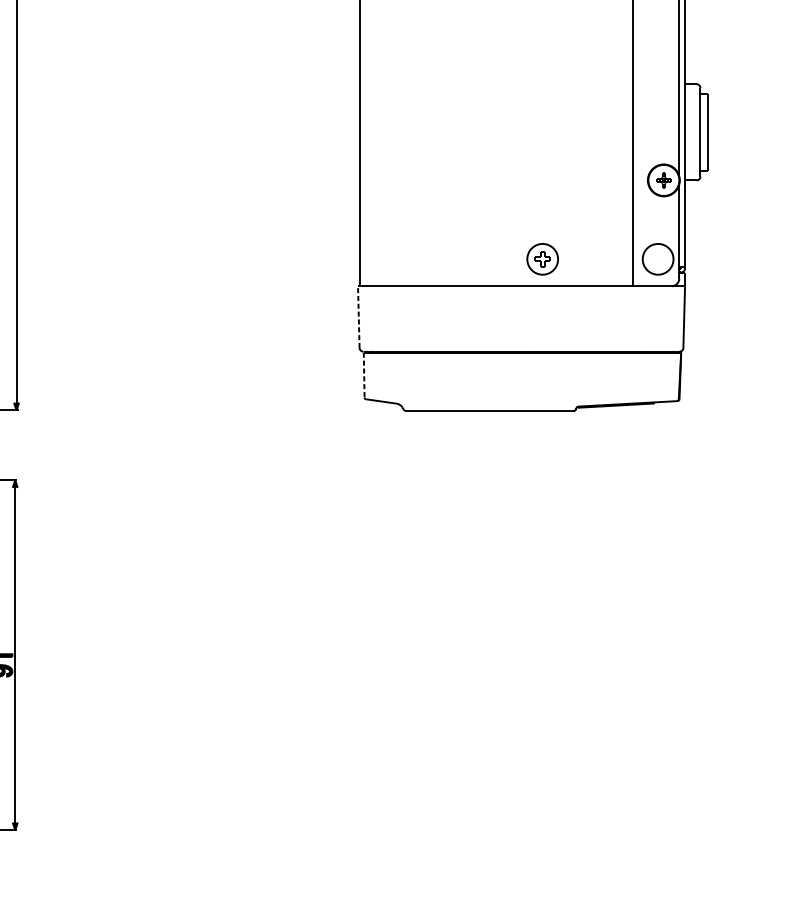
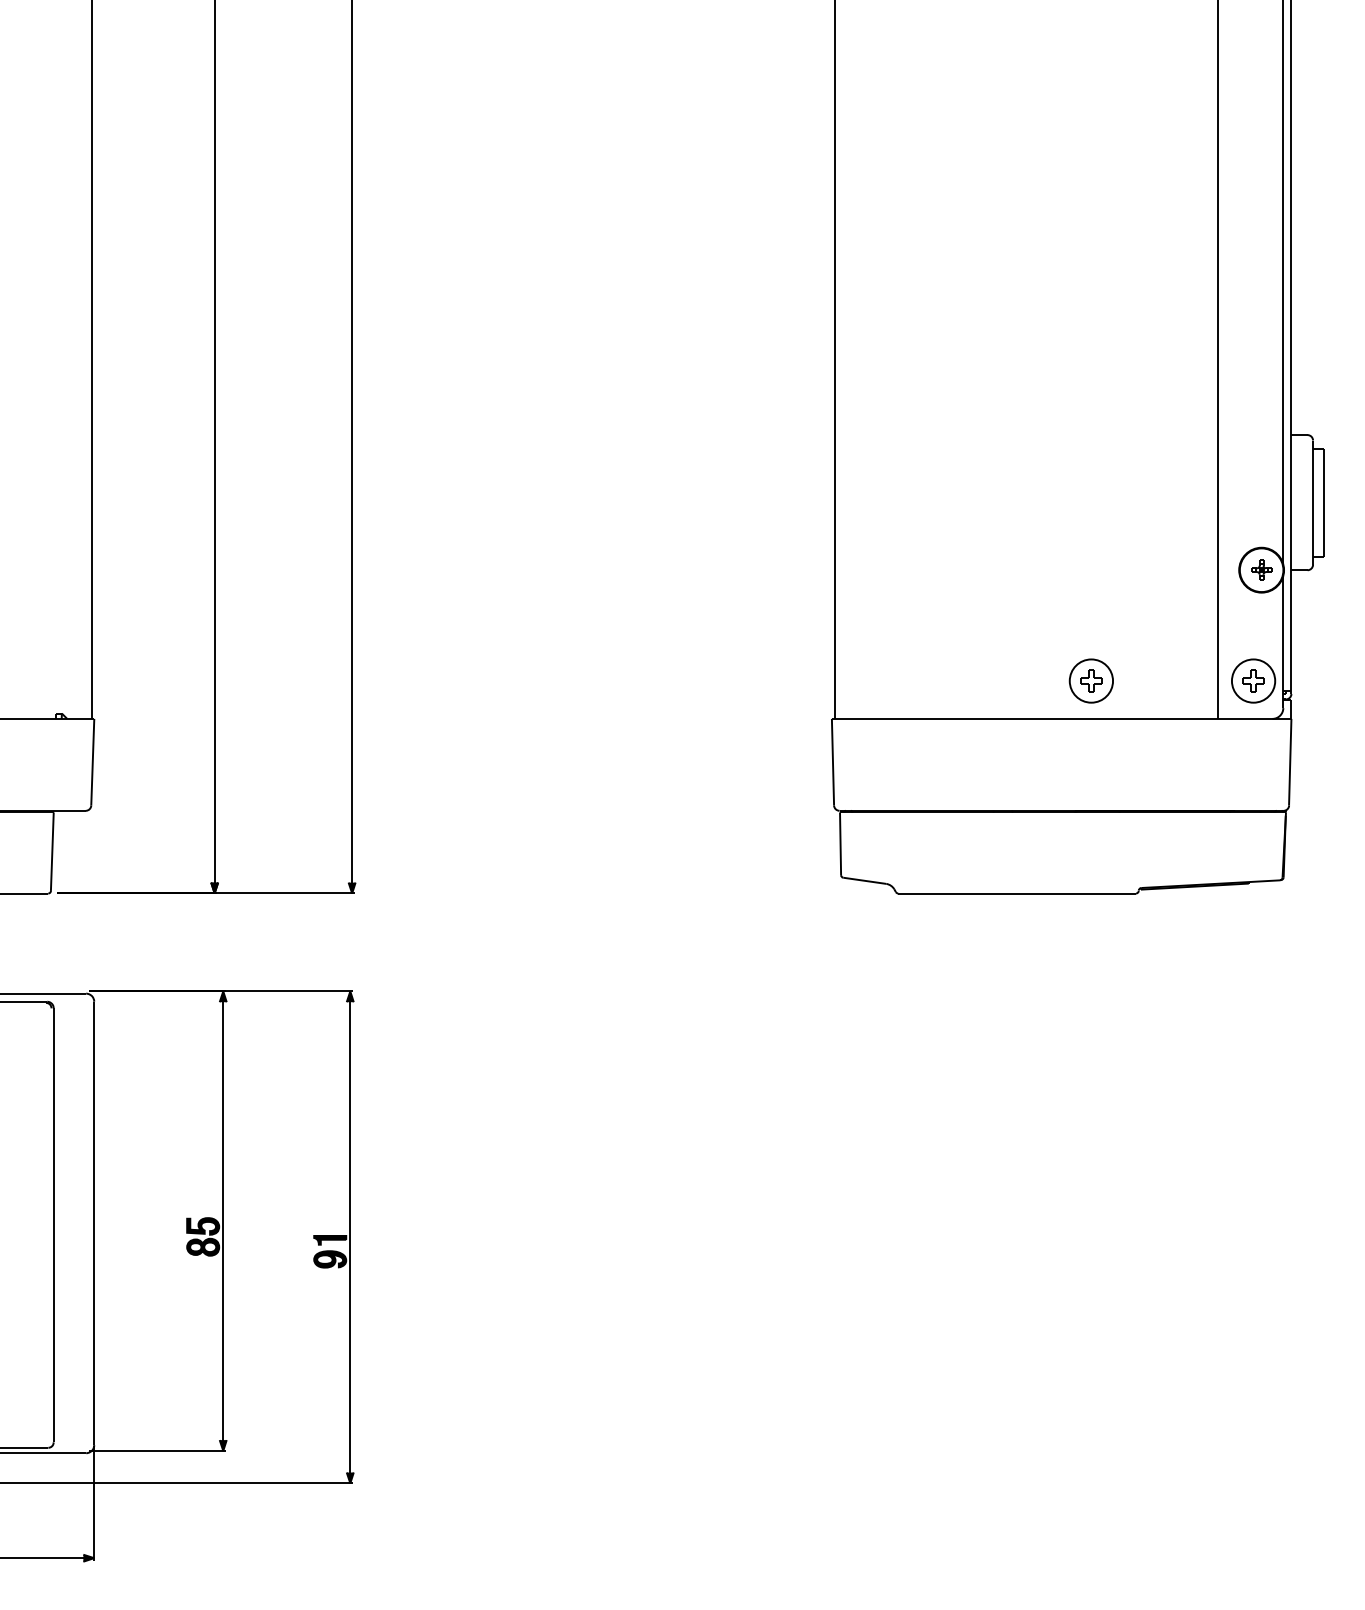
part: (658, 258) -> (1253, 680), added
line: (358, 316) -> (832, 761), dashed -> solid
line: (364, 375) -> (840, 844), dashed -> solid

